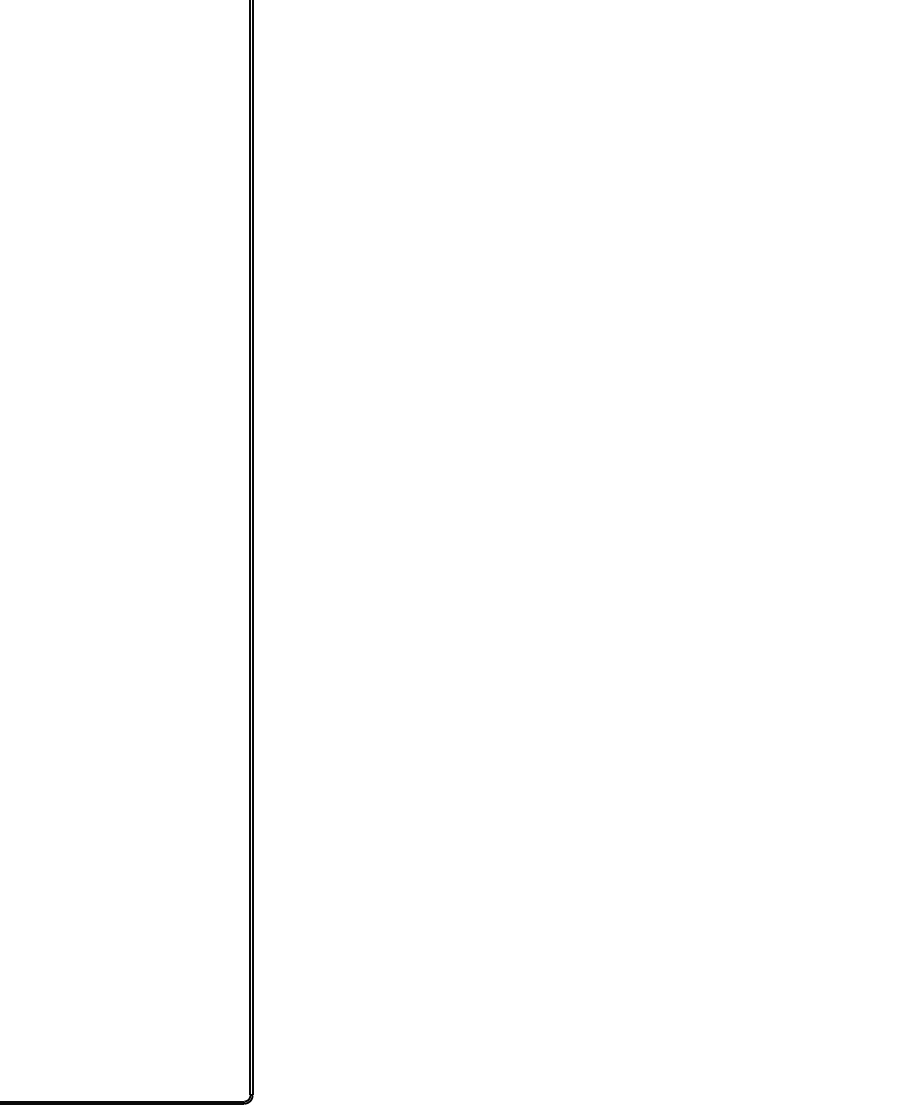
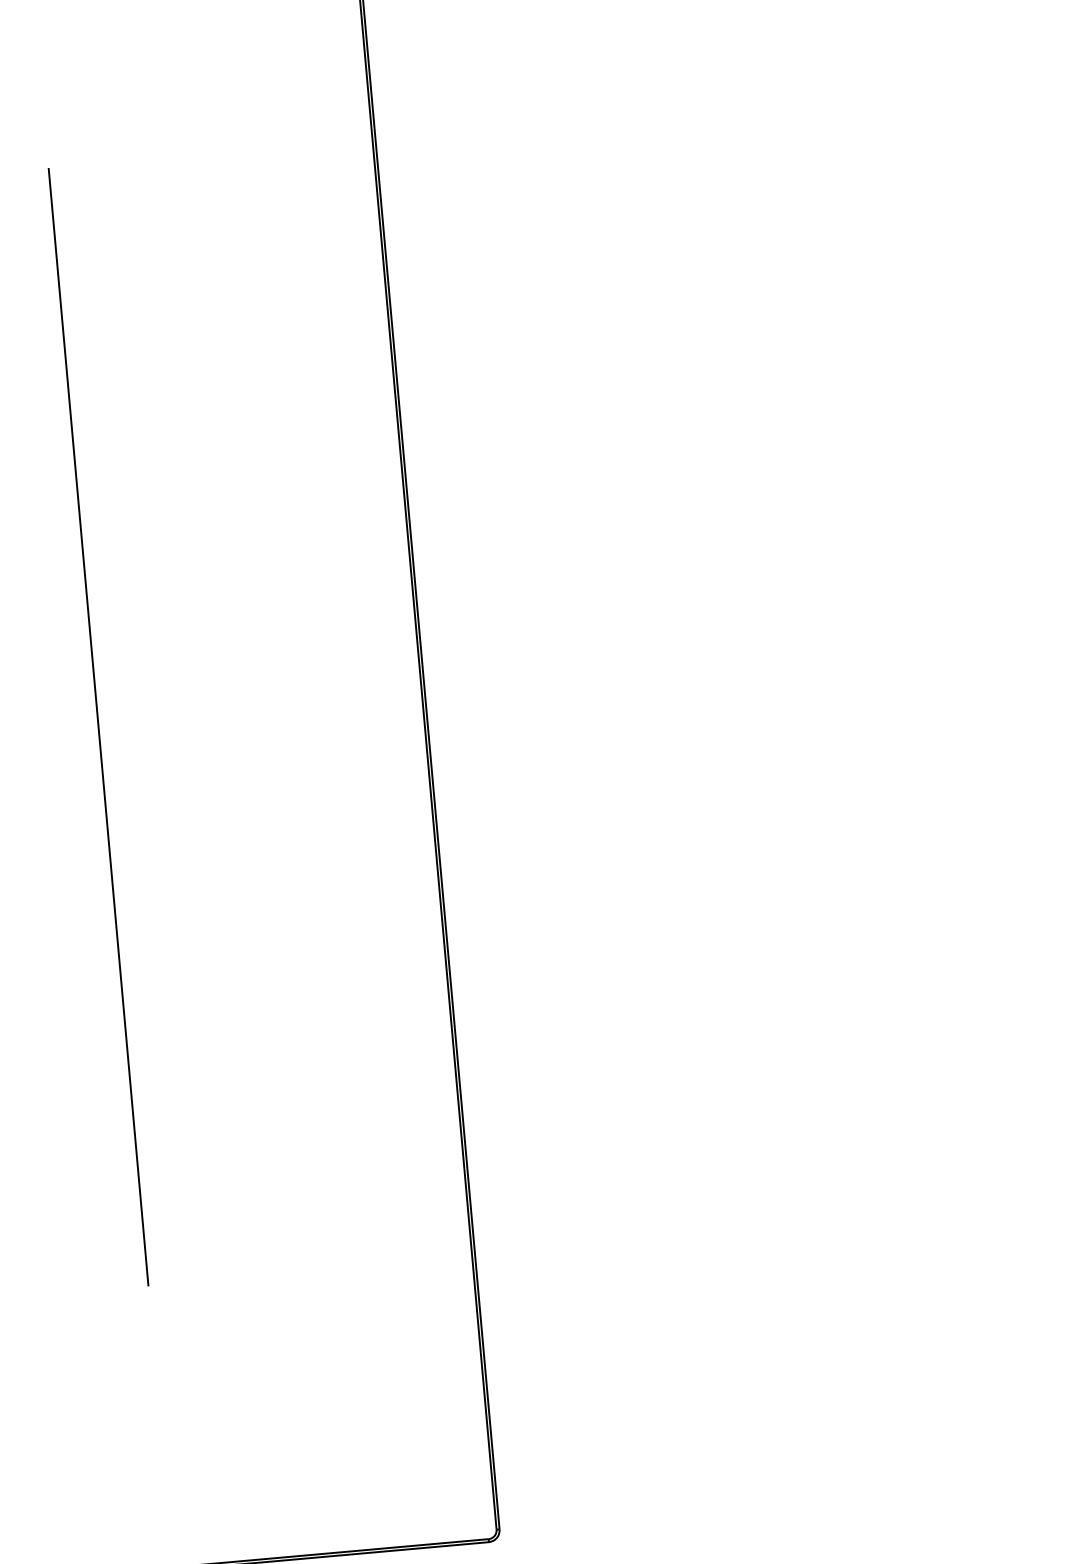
line: (21, 507) -> (98, 726), added

